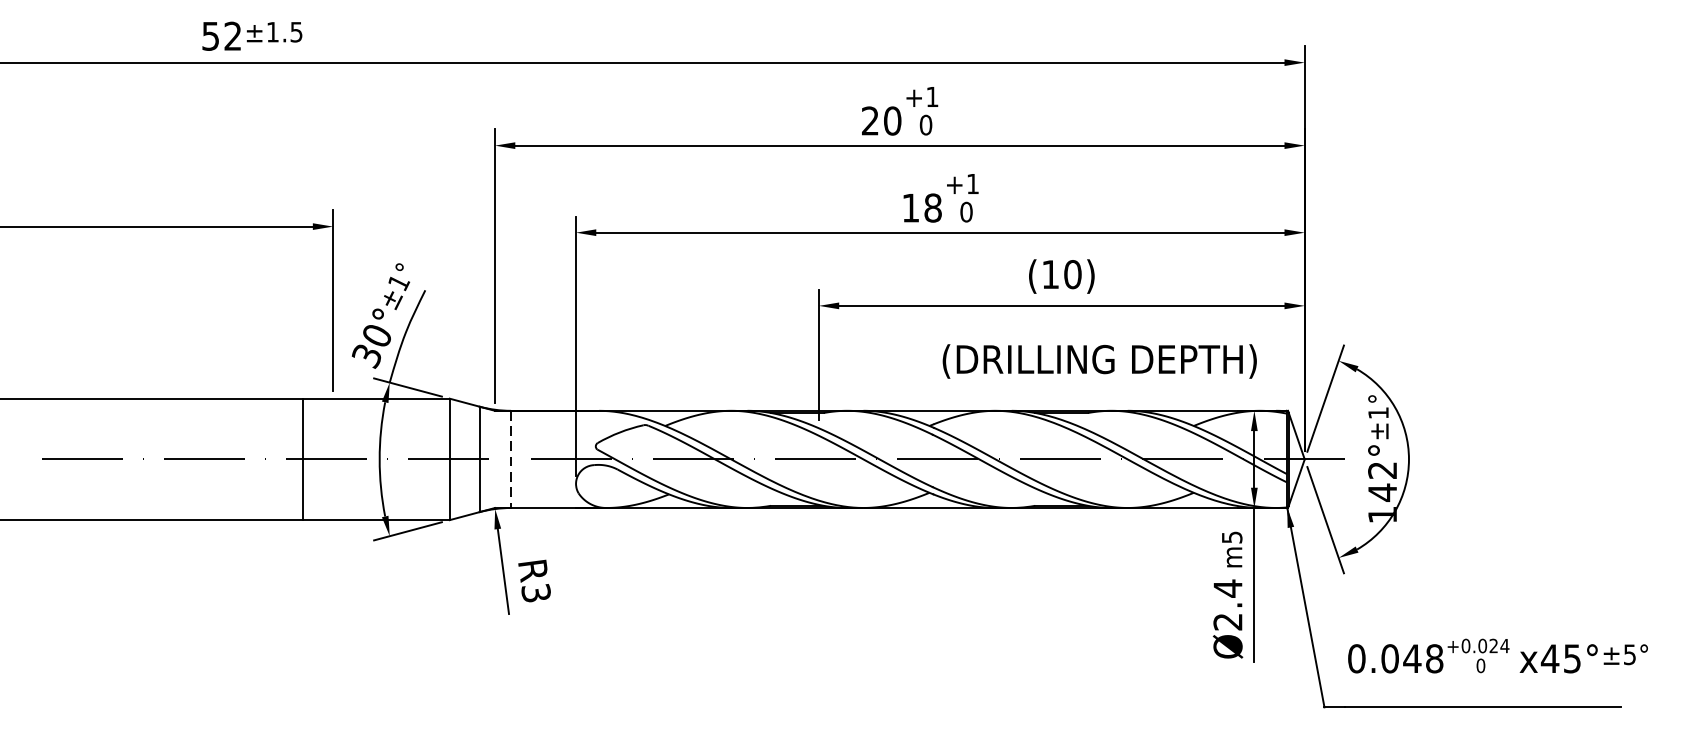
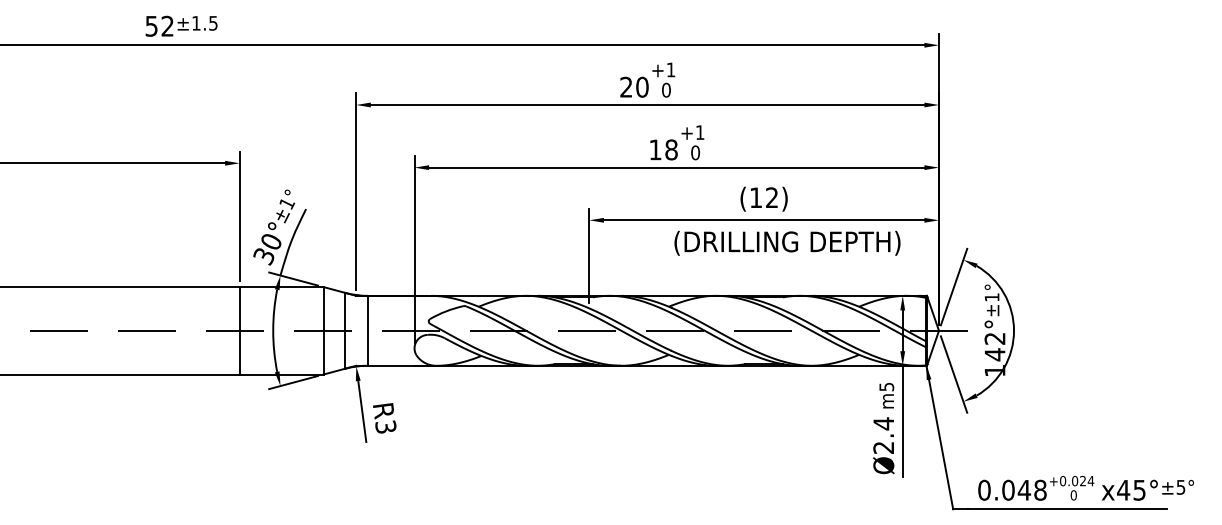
text: (1072, 274) -> (771, 197), (10) -> (12)
text: (1099, 361) -> (787, 243), moved
line: (302, 458) -> (239, 330), moved
line: (510, 458) -> (367, 330), dashed -> solid
text: (1497, 654) -> (1085, 487), moved

